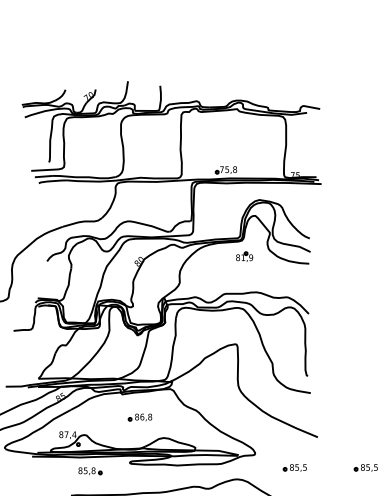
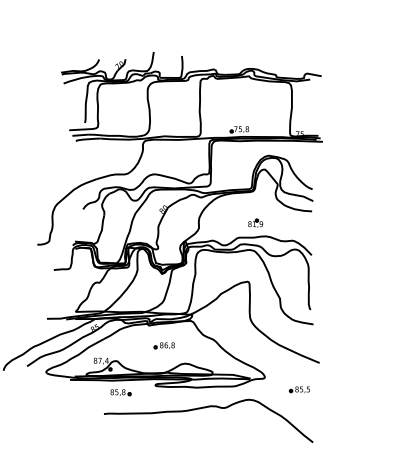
part: (244, 255) -> (255, 222), moved
part: (364, 467) -> (360, 389), removed

